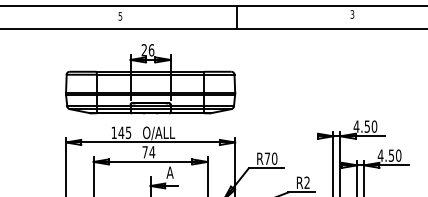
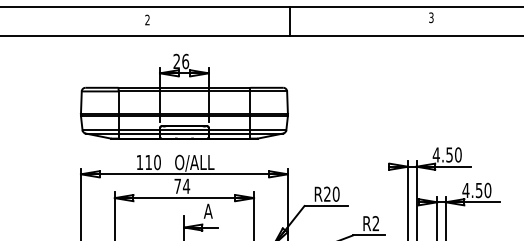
text: (120, 15) -> (147, 19), 5 -> 2
text: (124, 132) -> (152, 162), 145 -> 110
text: (267, 158) -> (327, 193), R70 -> R20

